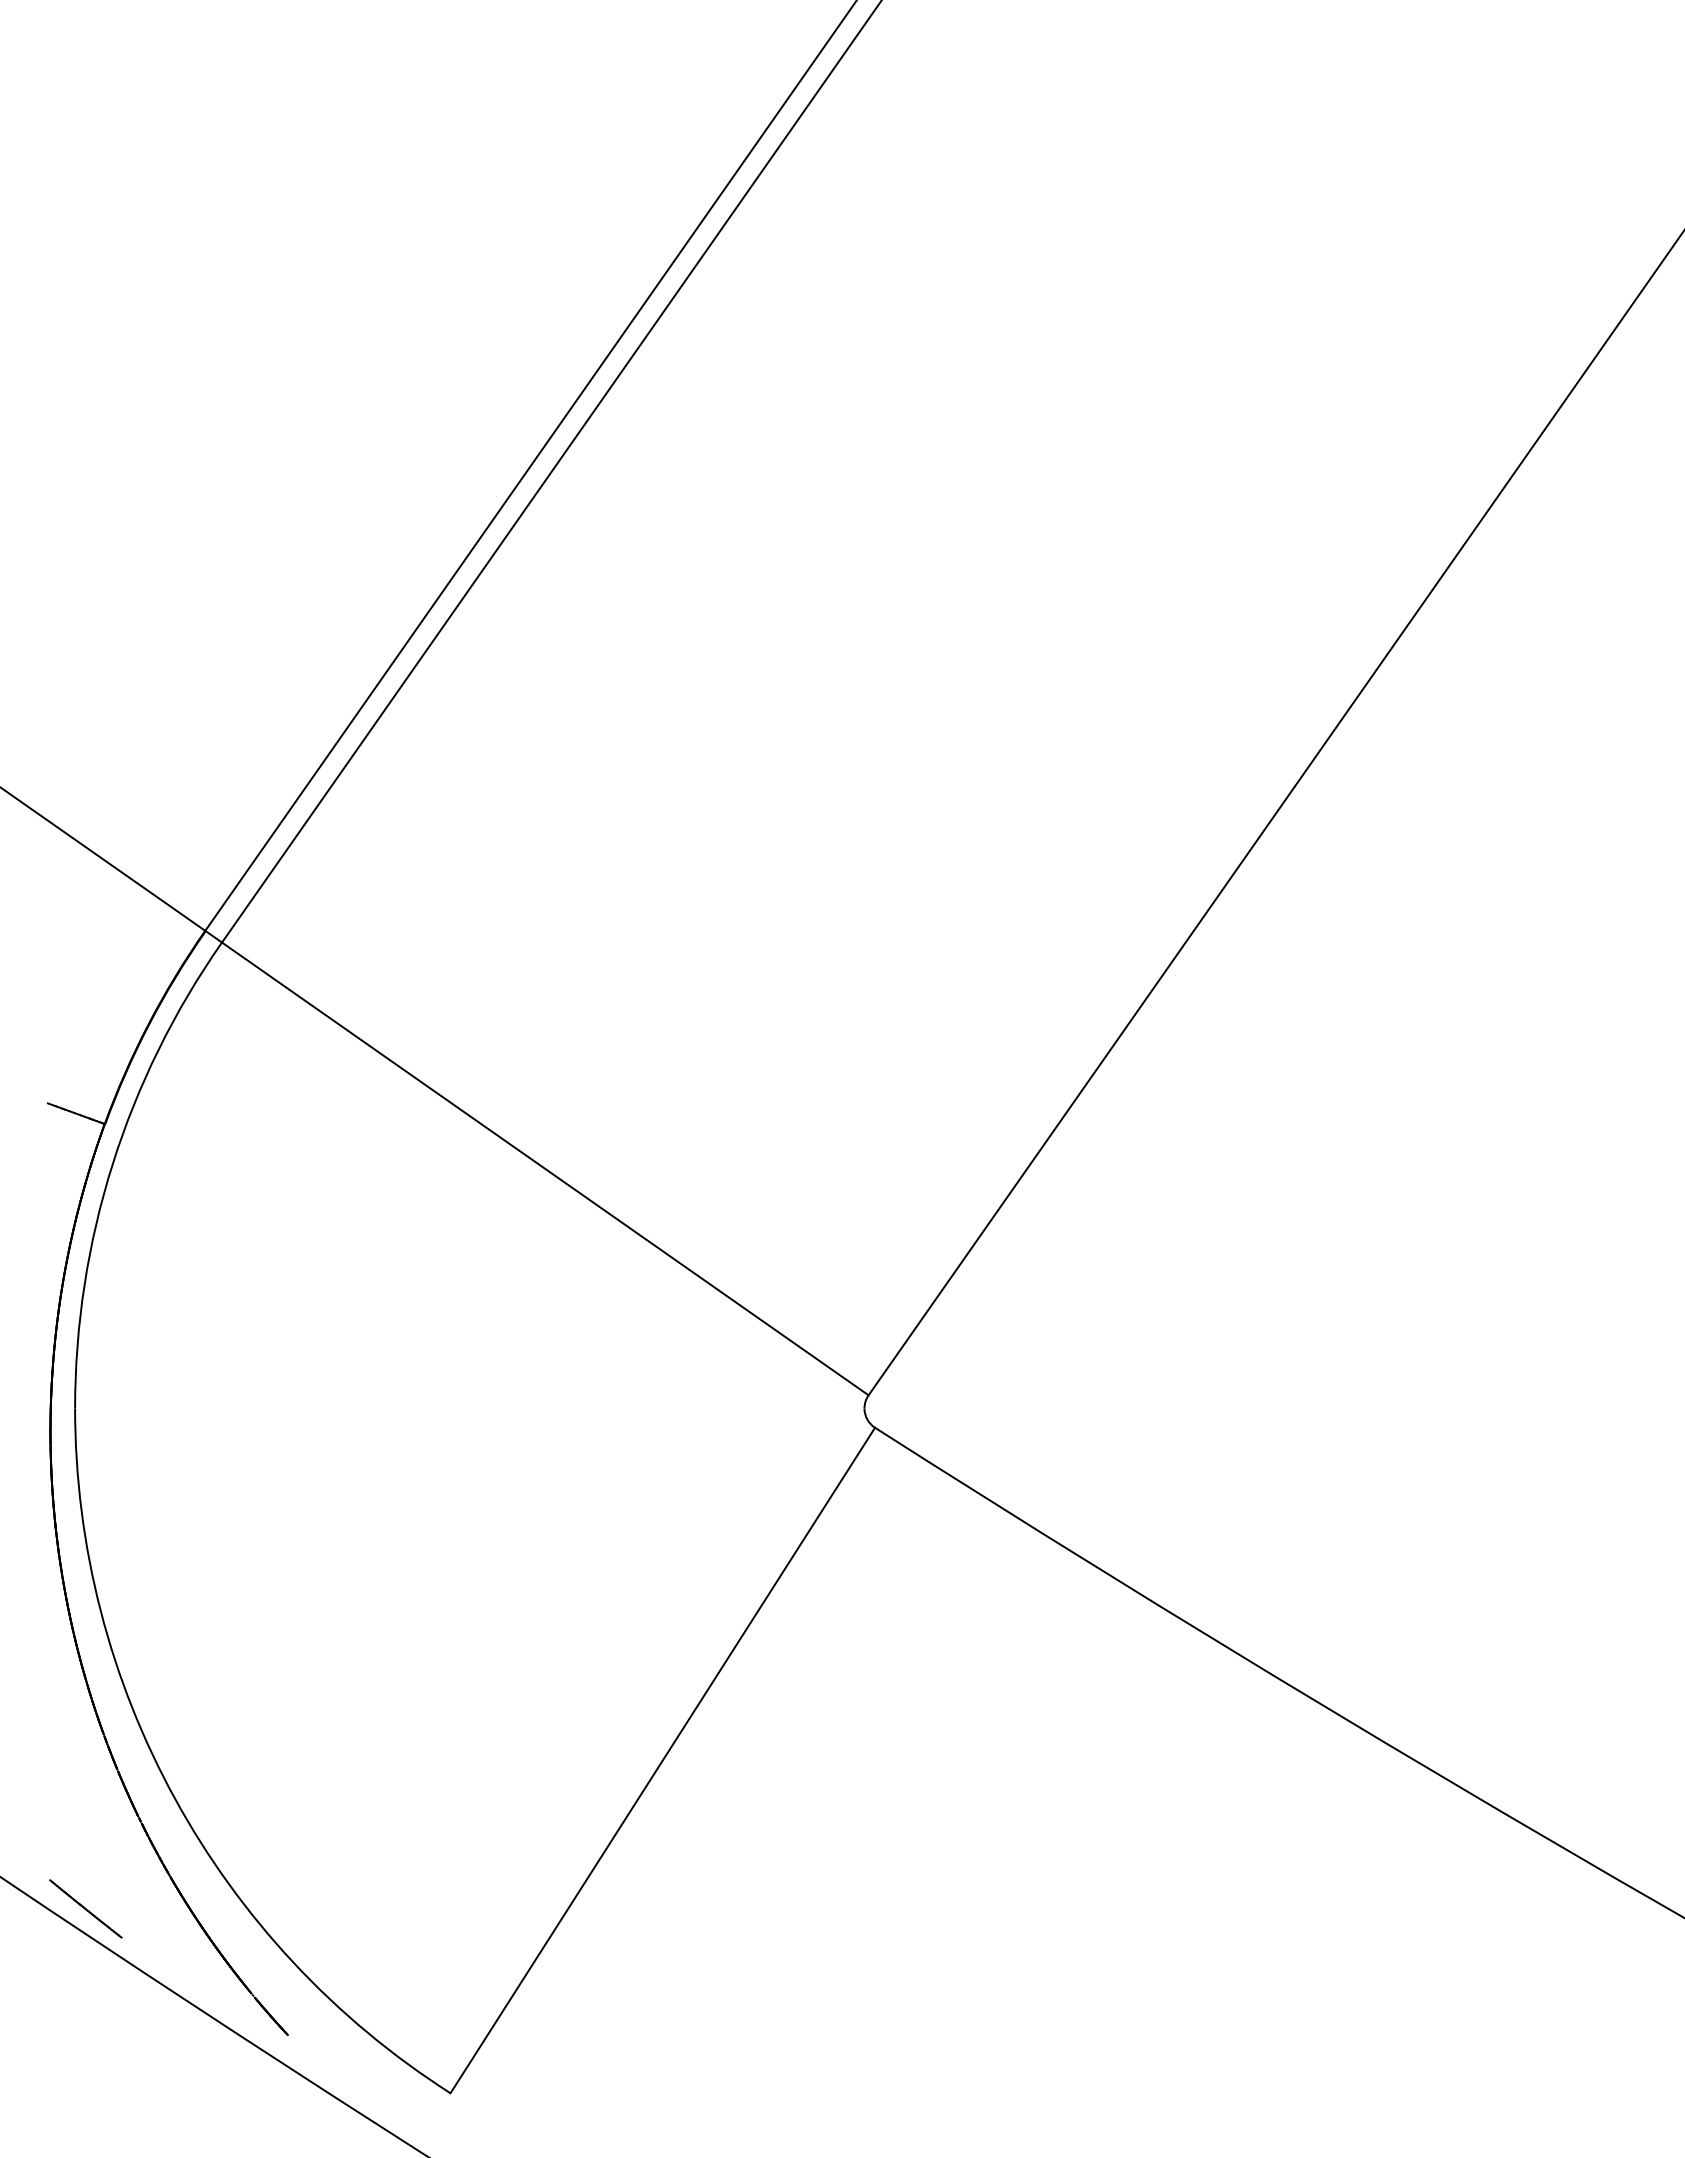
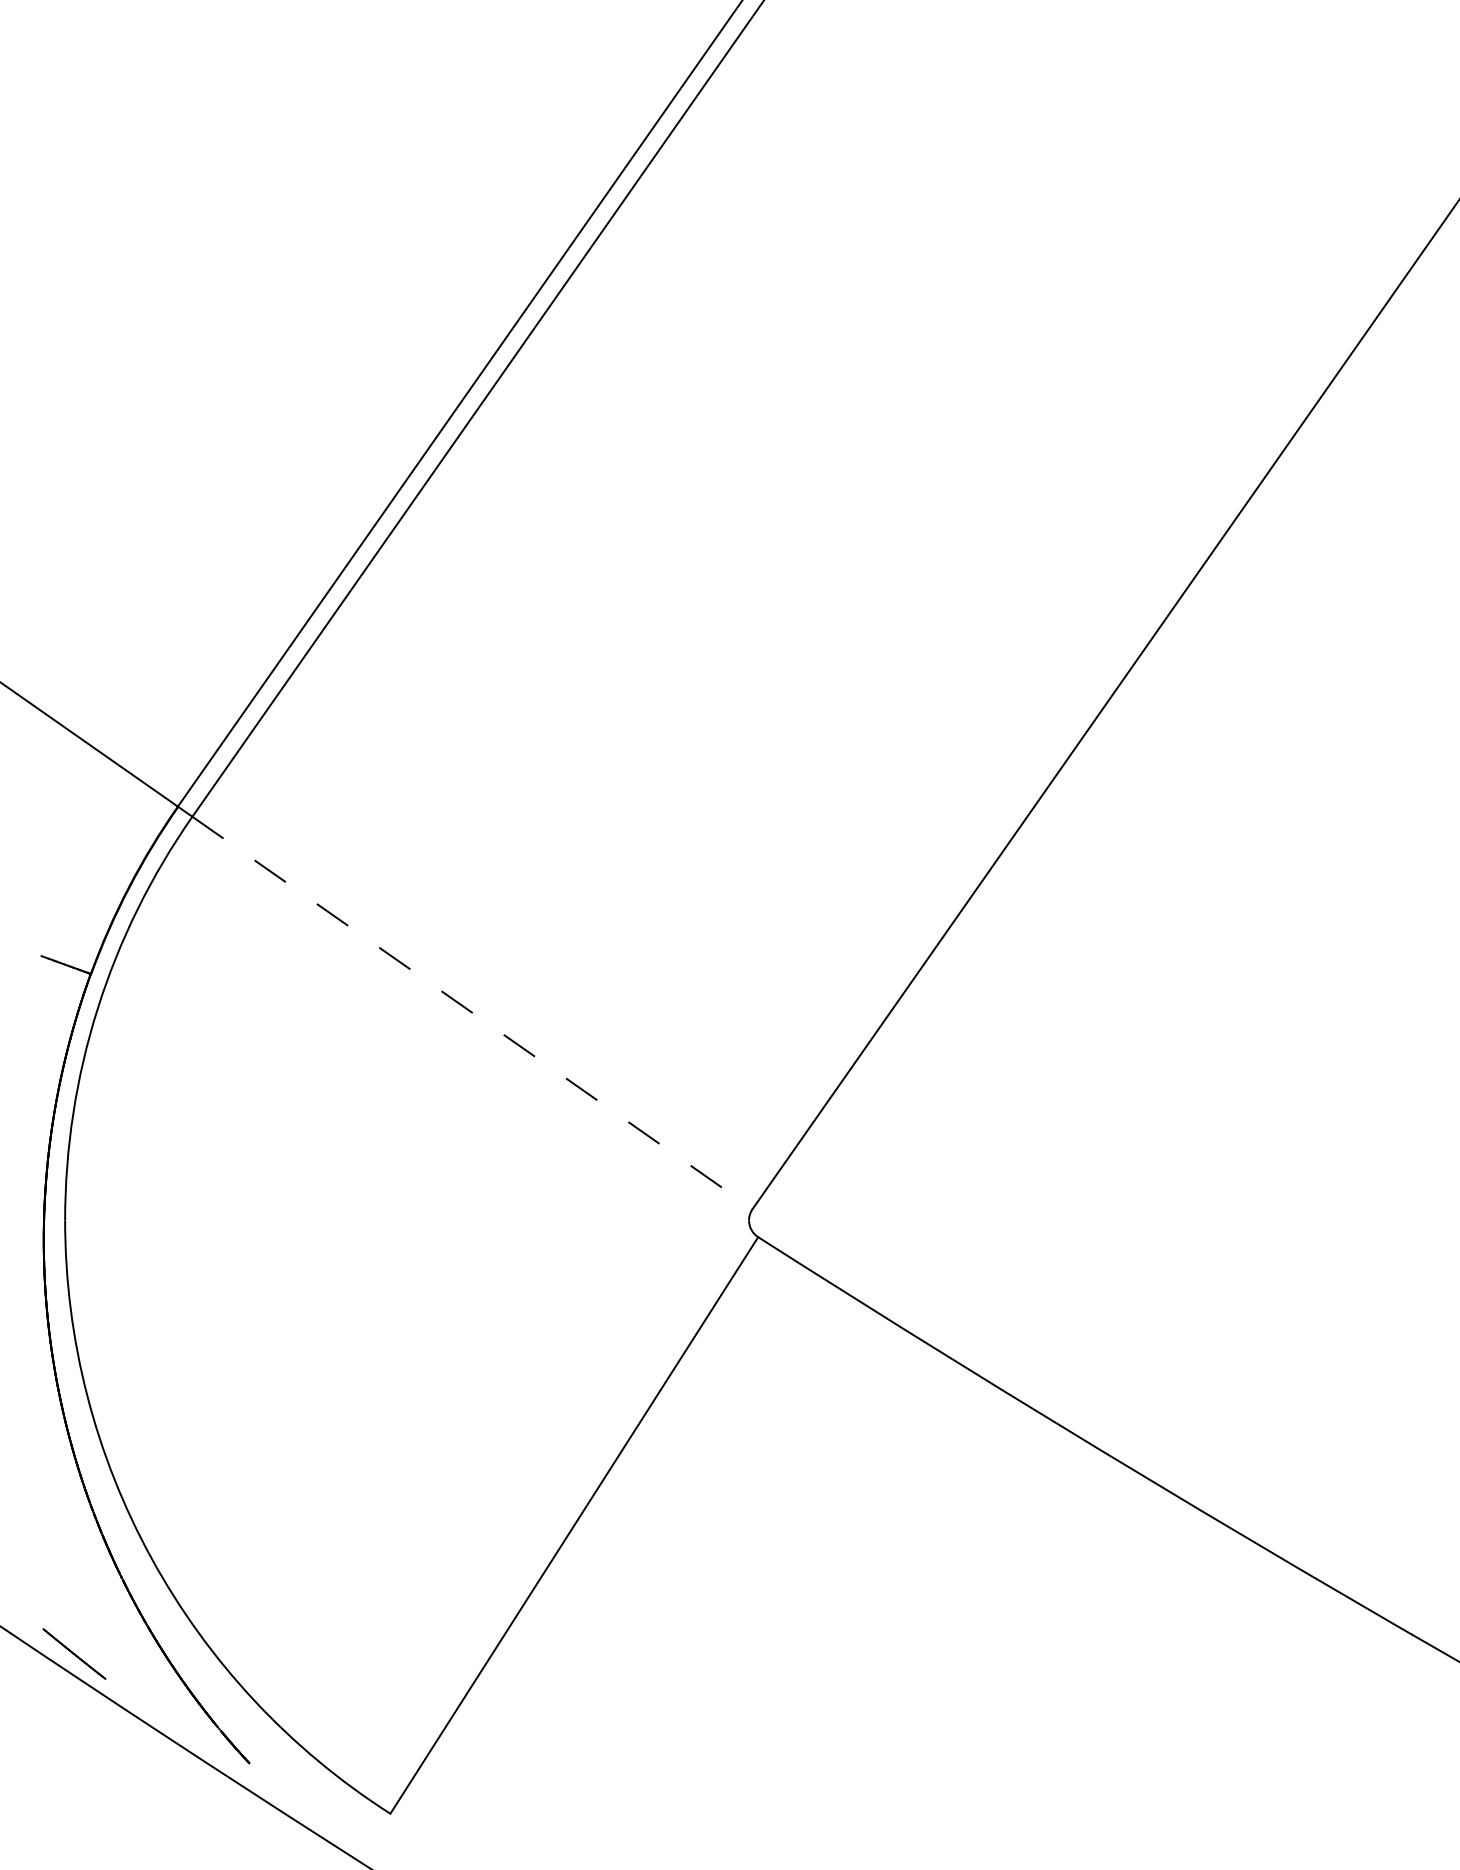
line: (545, 1168) -> (472, 1012), solid -> dashed

